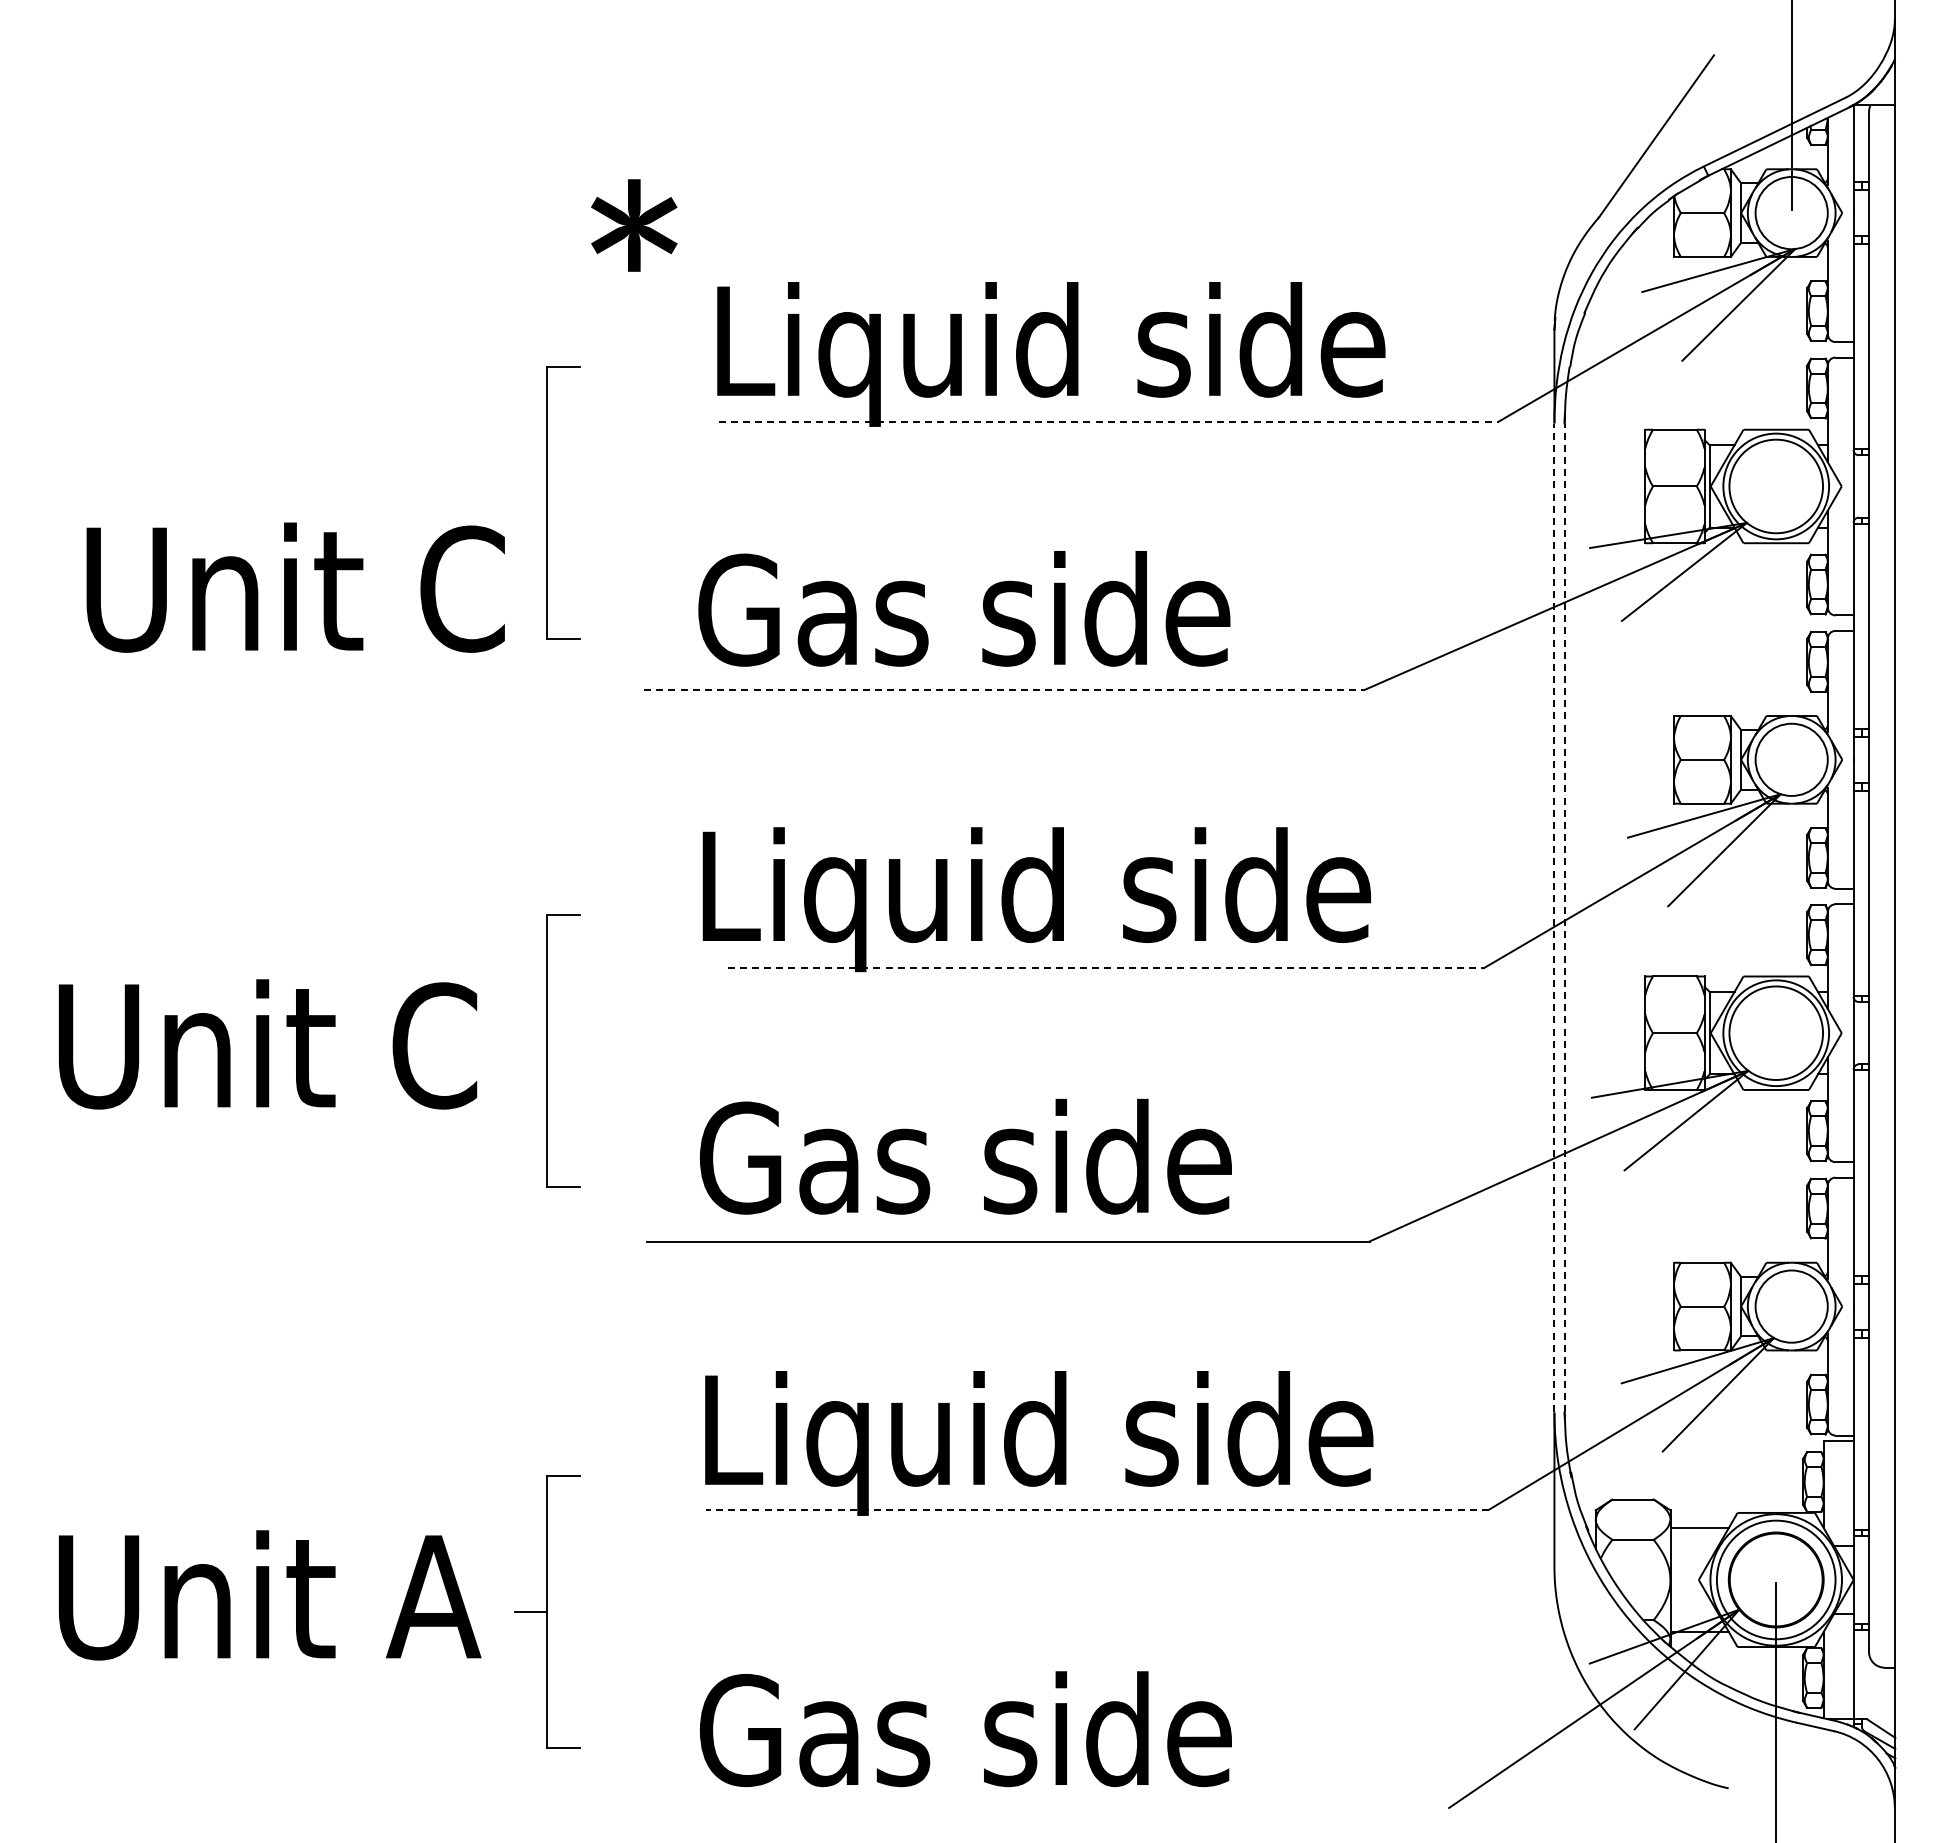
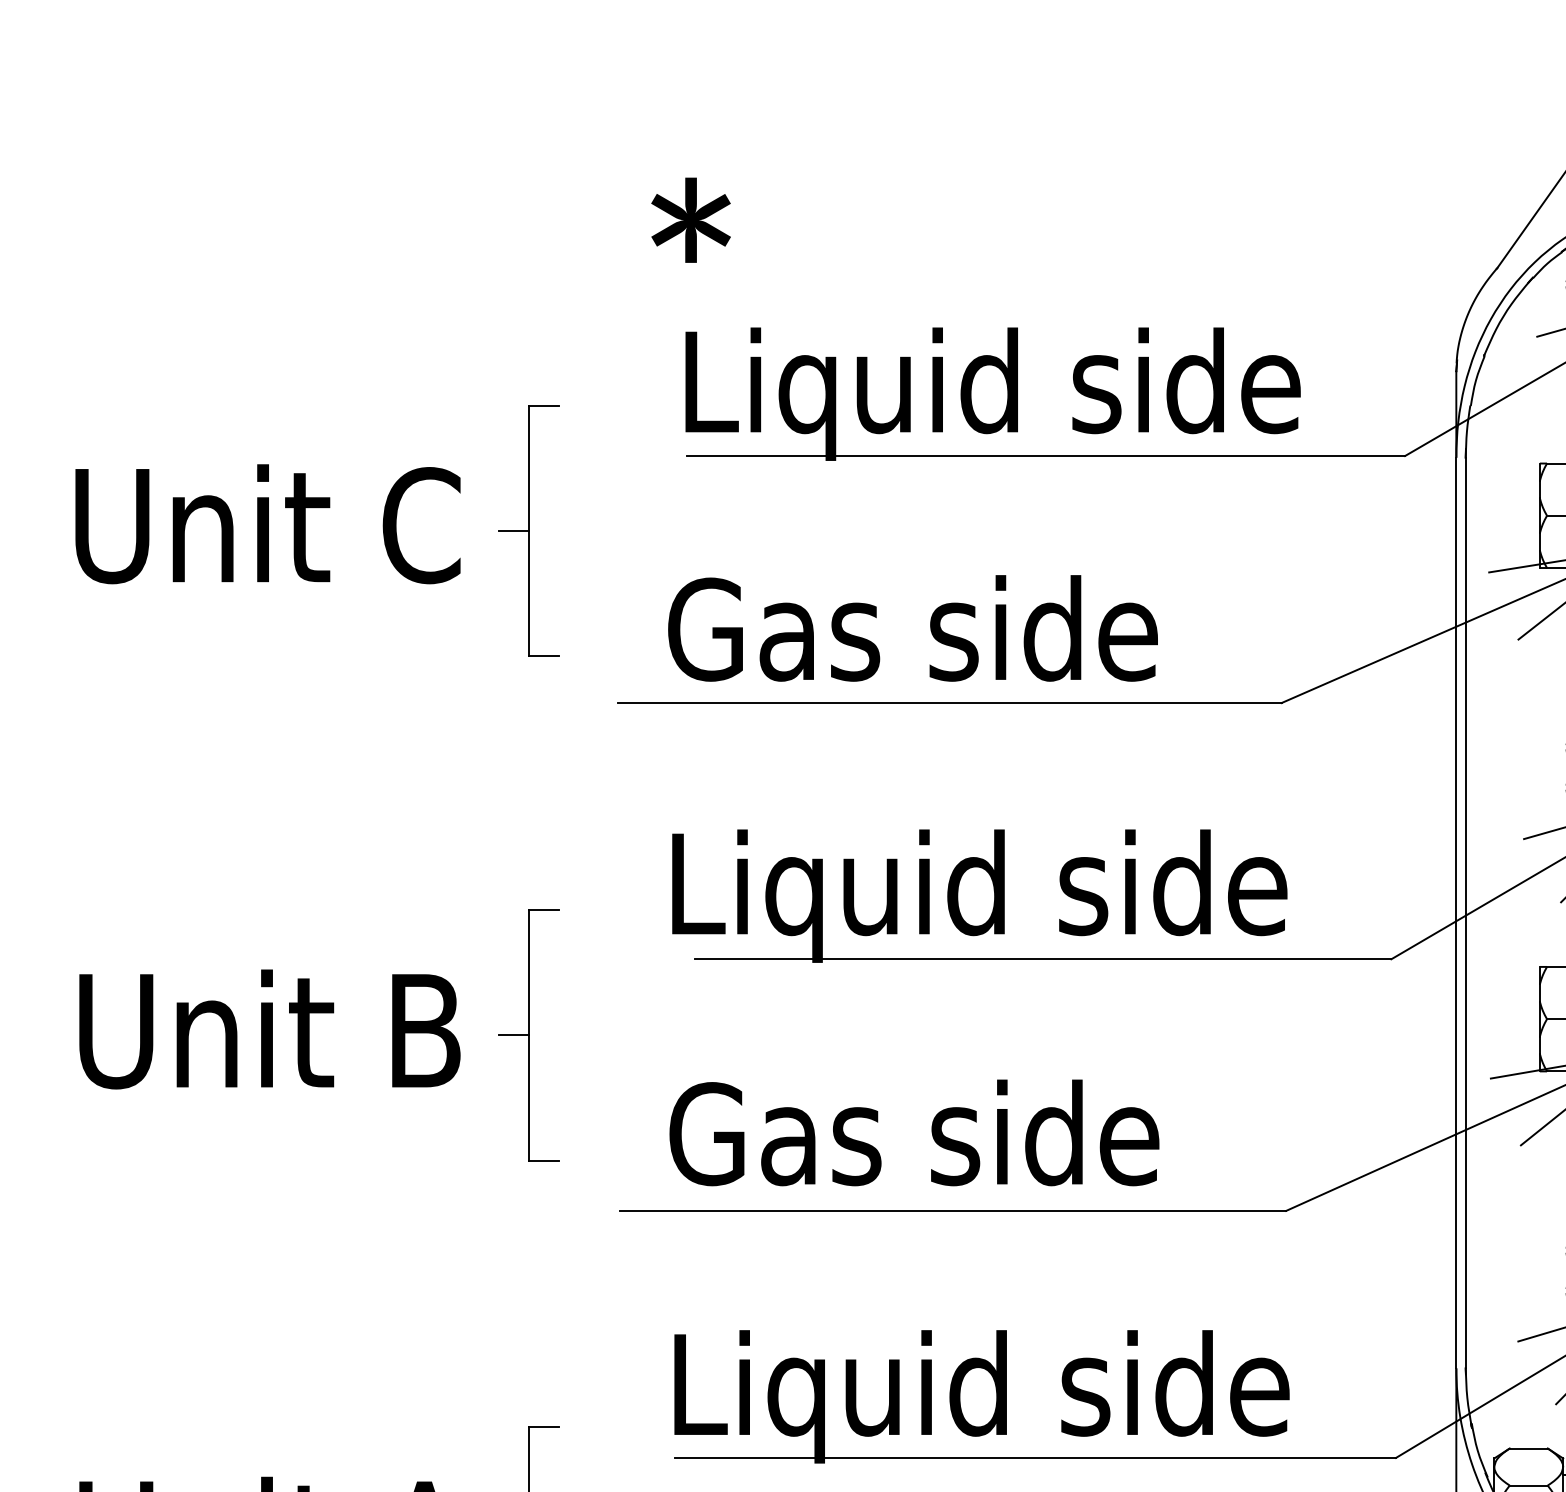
text: (634, 225) -> (691, 220), moved
line: (1109, 421) -> (1046, 455), dashed -> solid
line: (530, 503) -> (513, 531), added
text: (295, 587) -> (267, 524), moved
line: (1004, 689) -> (949, 702), dashed -> solid
line: (1554, 917) -> (1456, 912), dashed -> solid
line: (1564, 917) -> (1465, 912), dashed -> solid
line: (1106, 968) -> (1043, 959), dashed -> solid
text: (434, 1045) -> (425, 1030), Unit C -> Unit B
line: (530, 1050) -> (513, 1035), added
line: (1097, 1509) -> (1035, 1457), dashed -> solid

